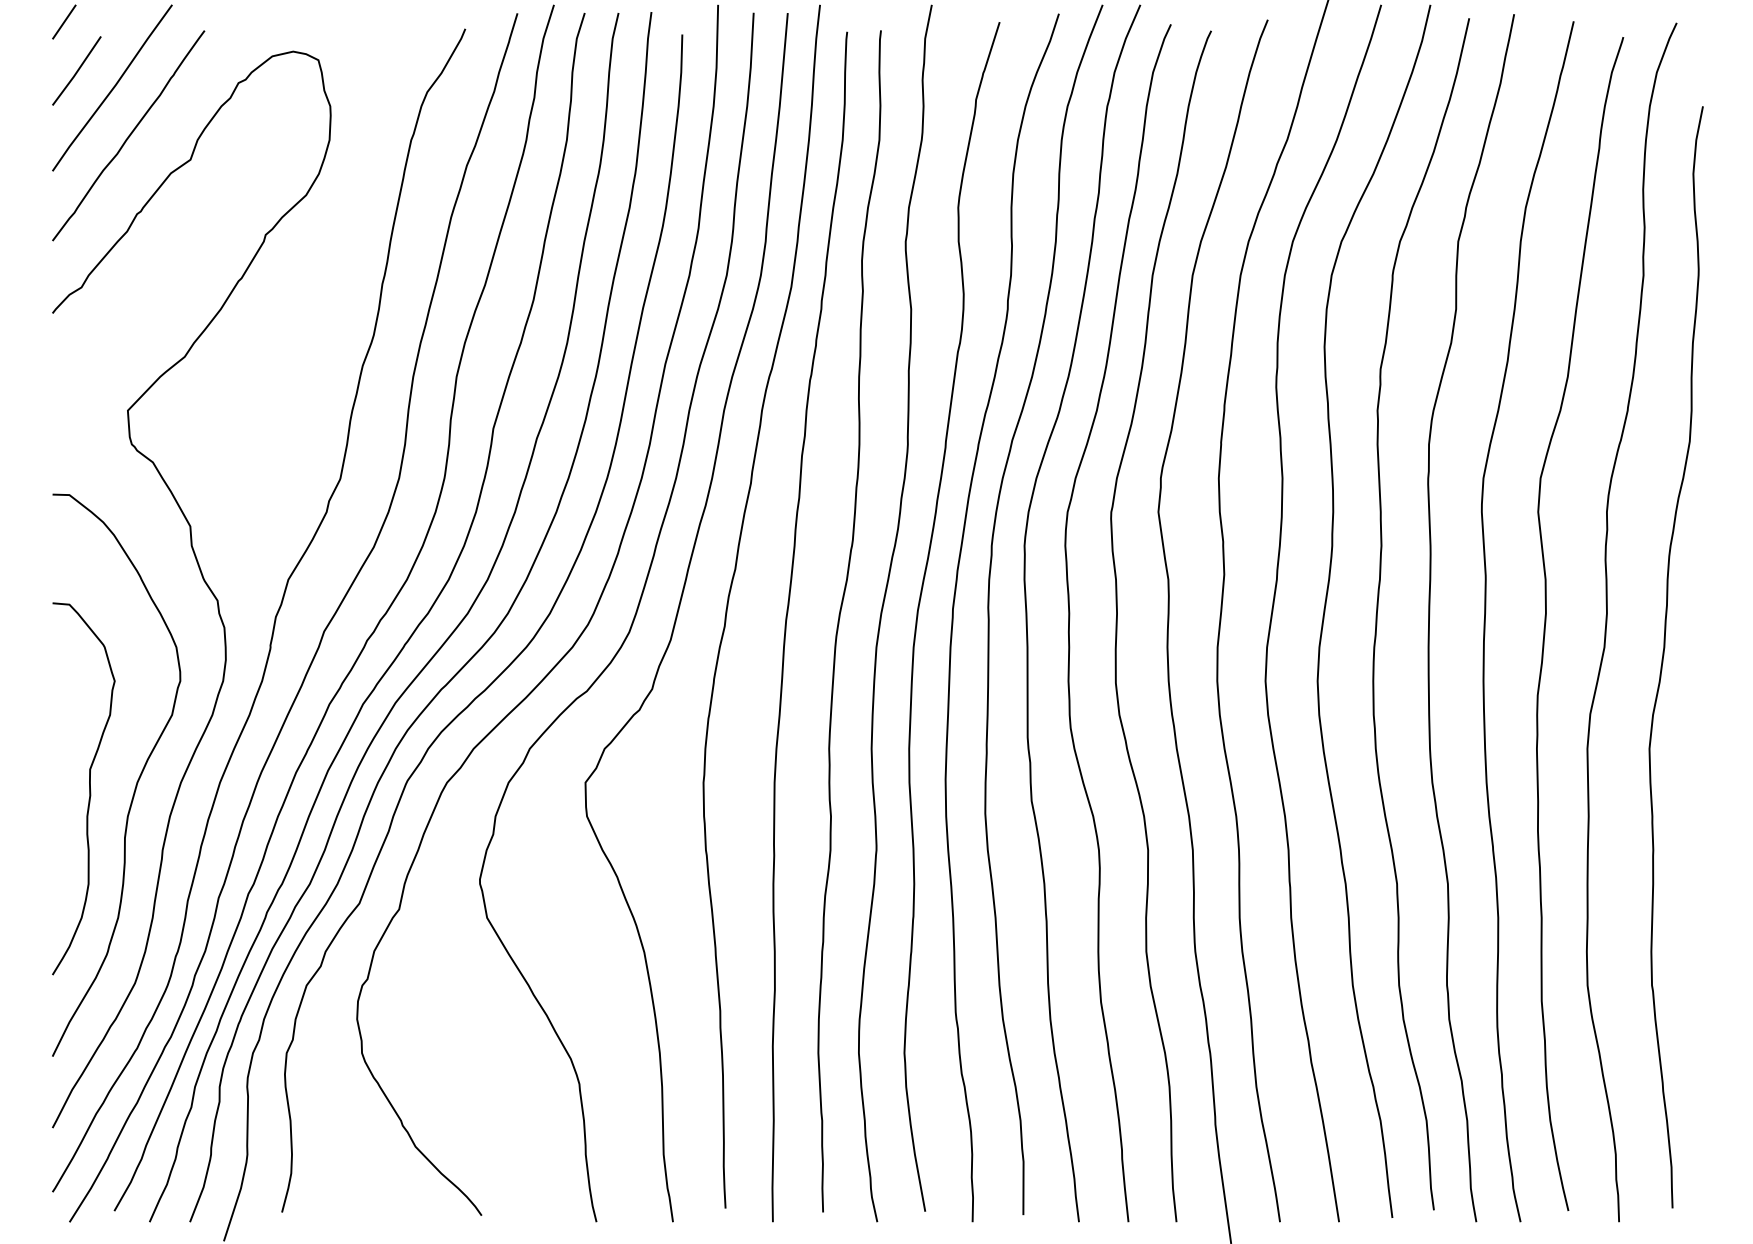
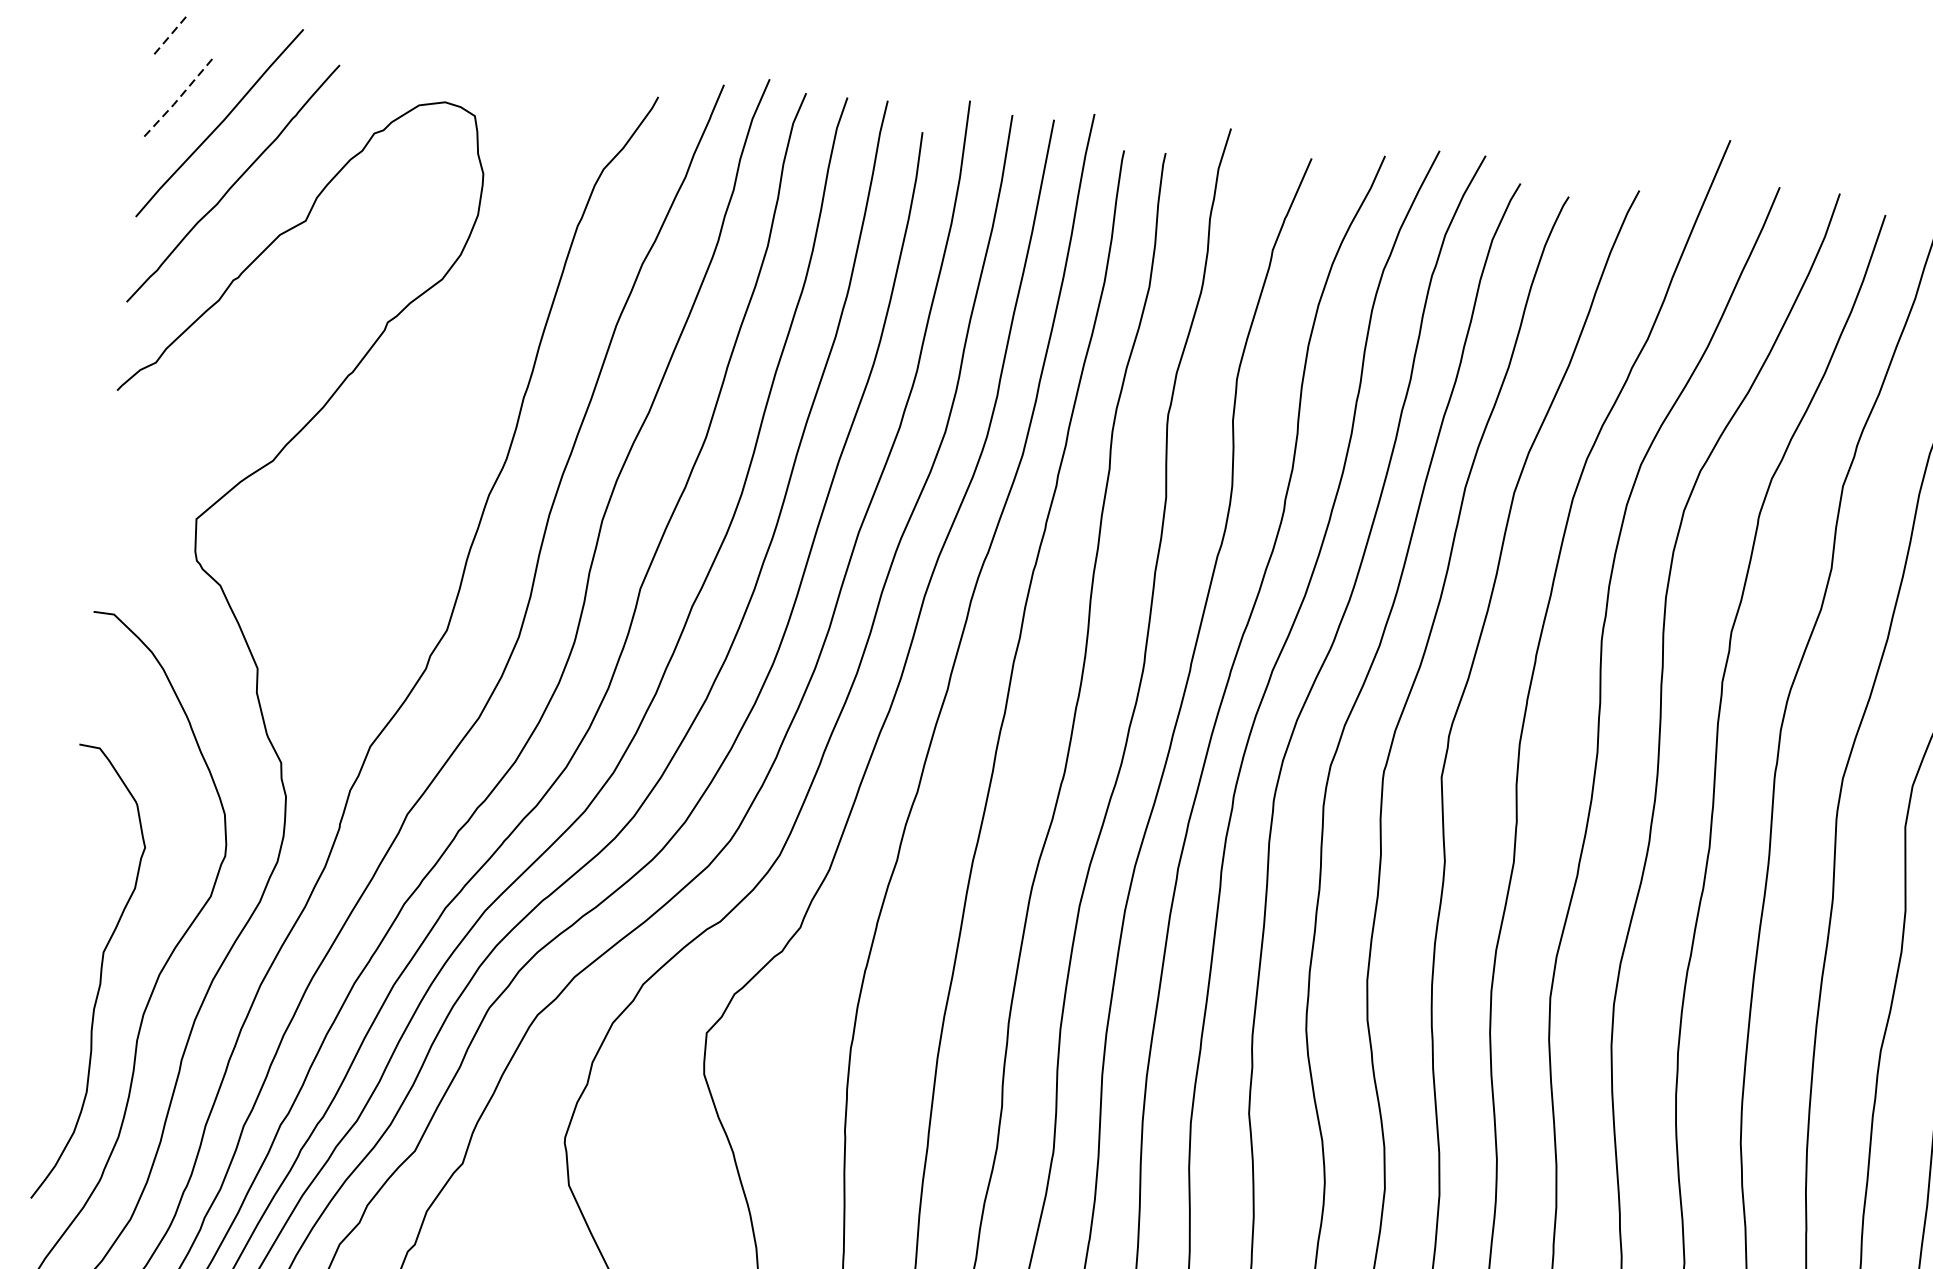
line: (64, 22) -> (169, 36), solid -> dashed
line: (77, 71) -> (179, 98), solid -> dashed

